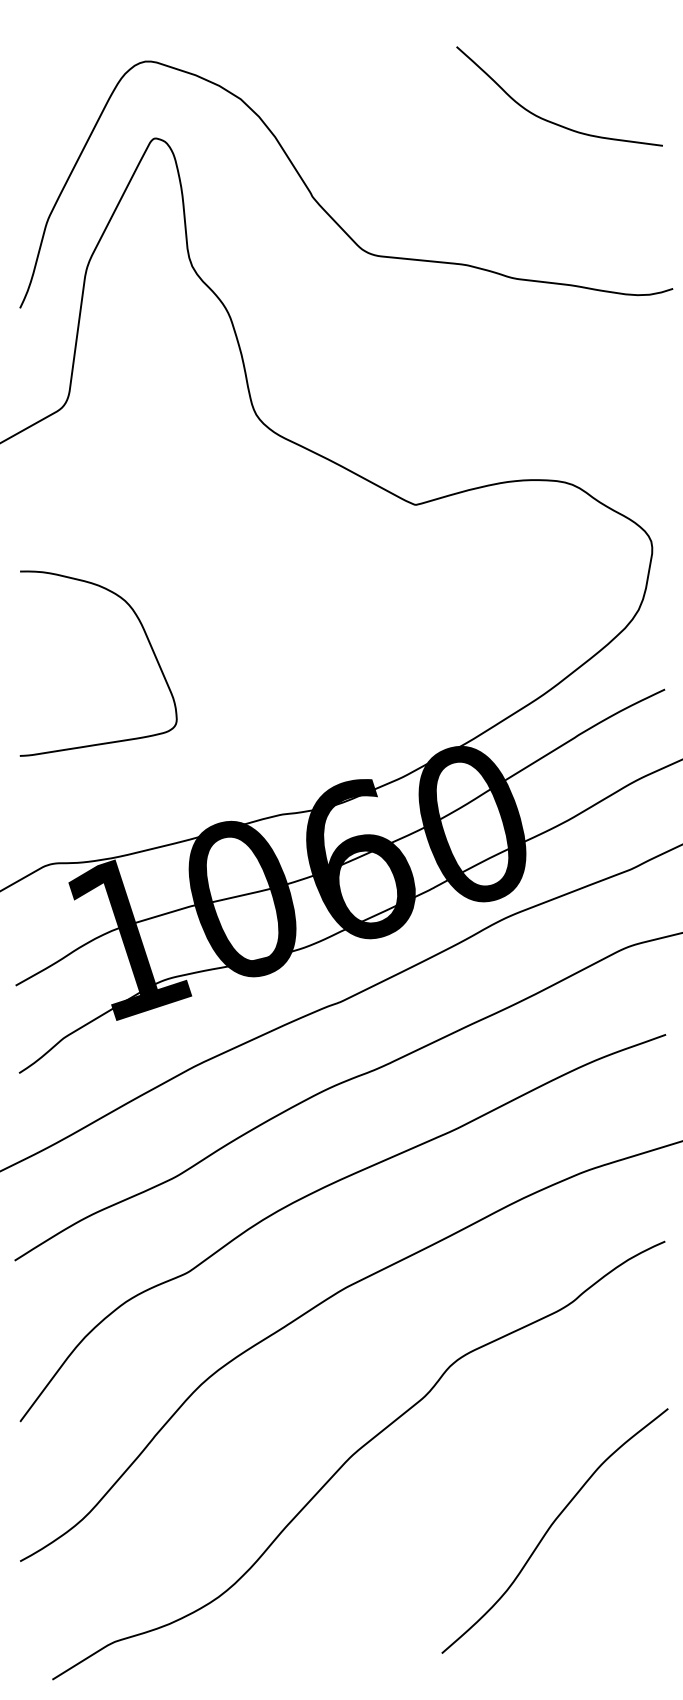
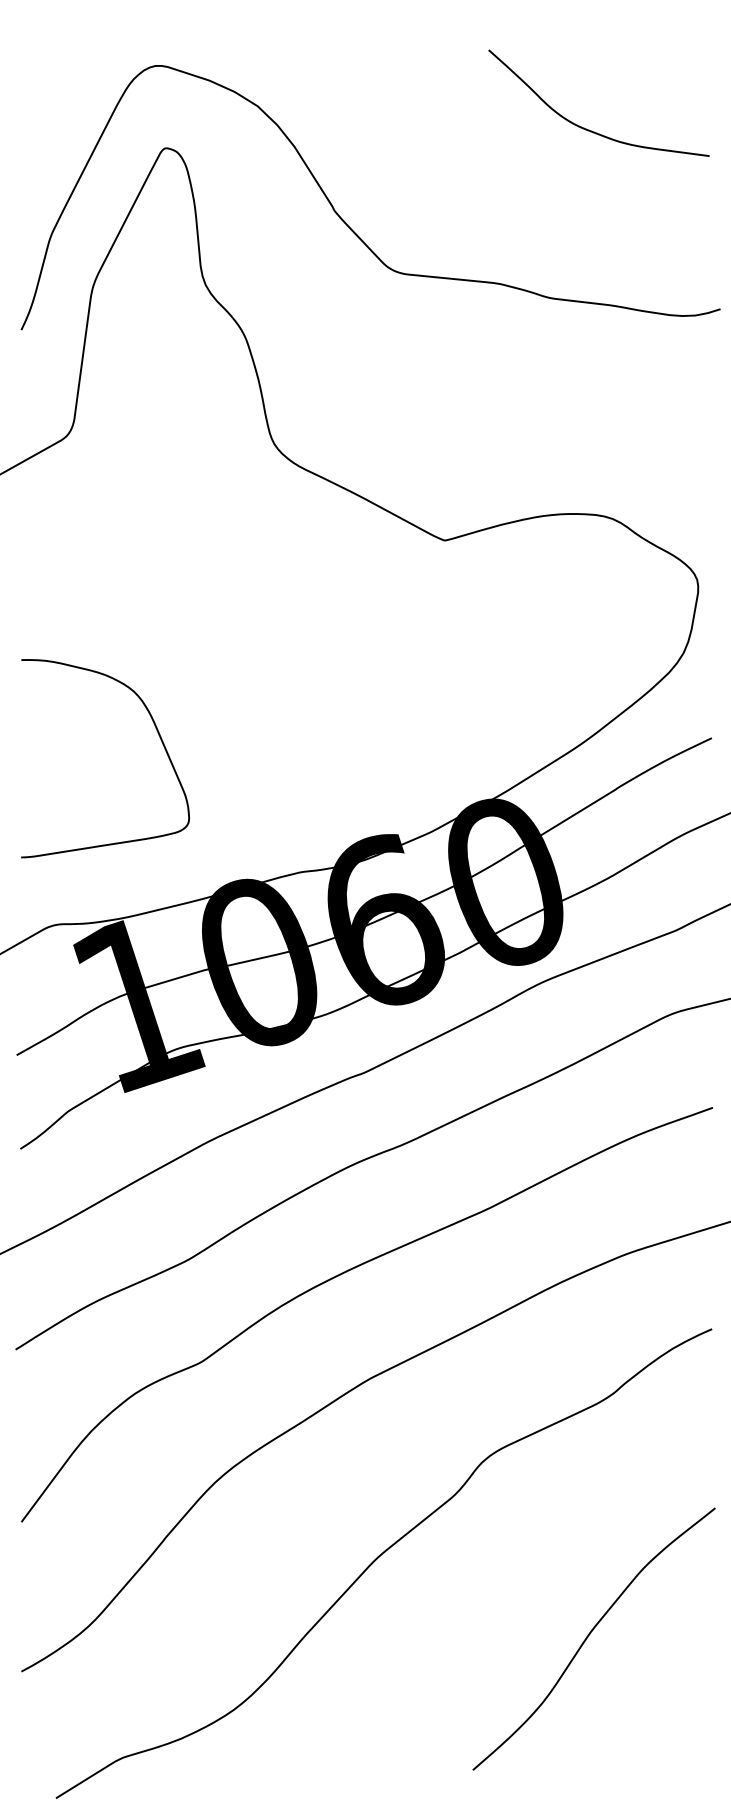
curve: (149, 645) -> (159, 739), moved

